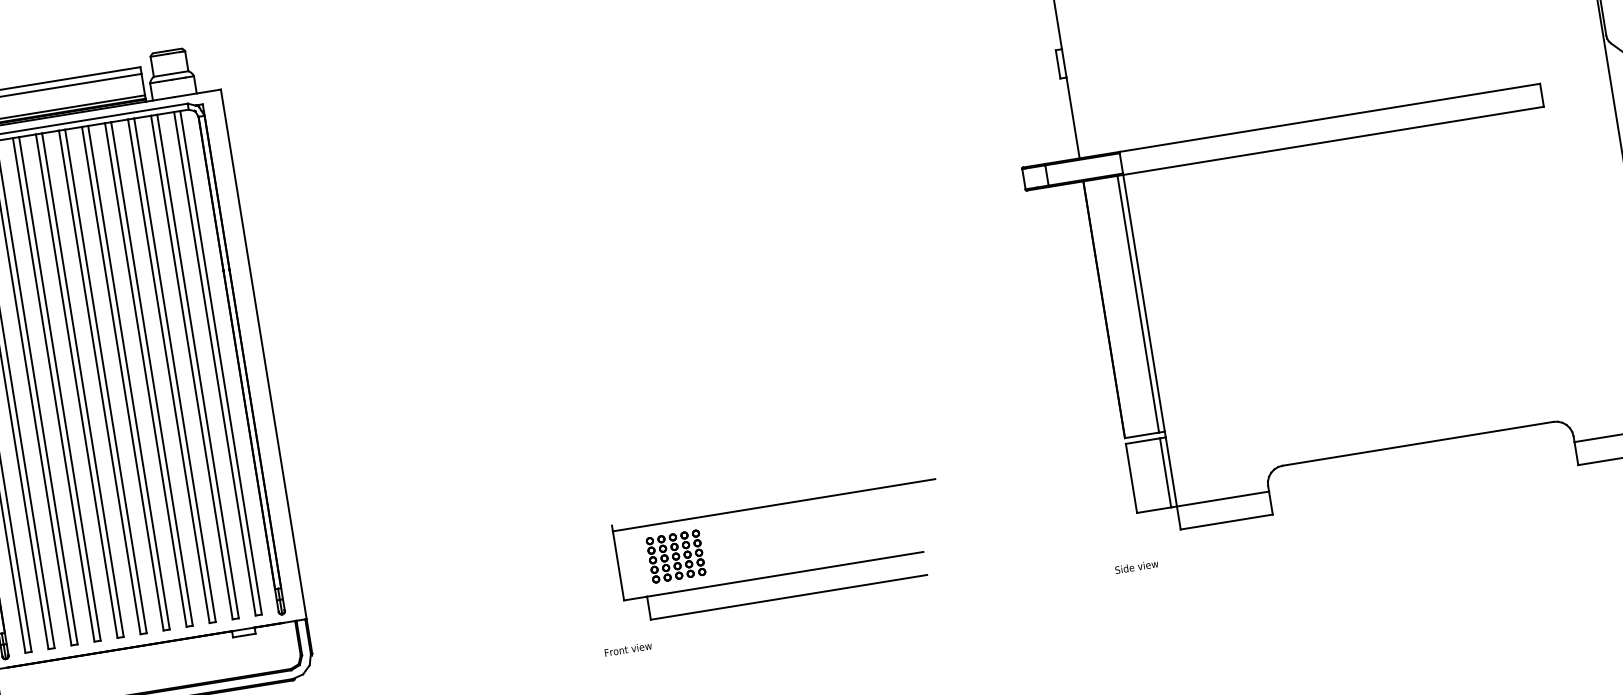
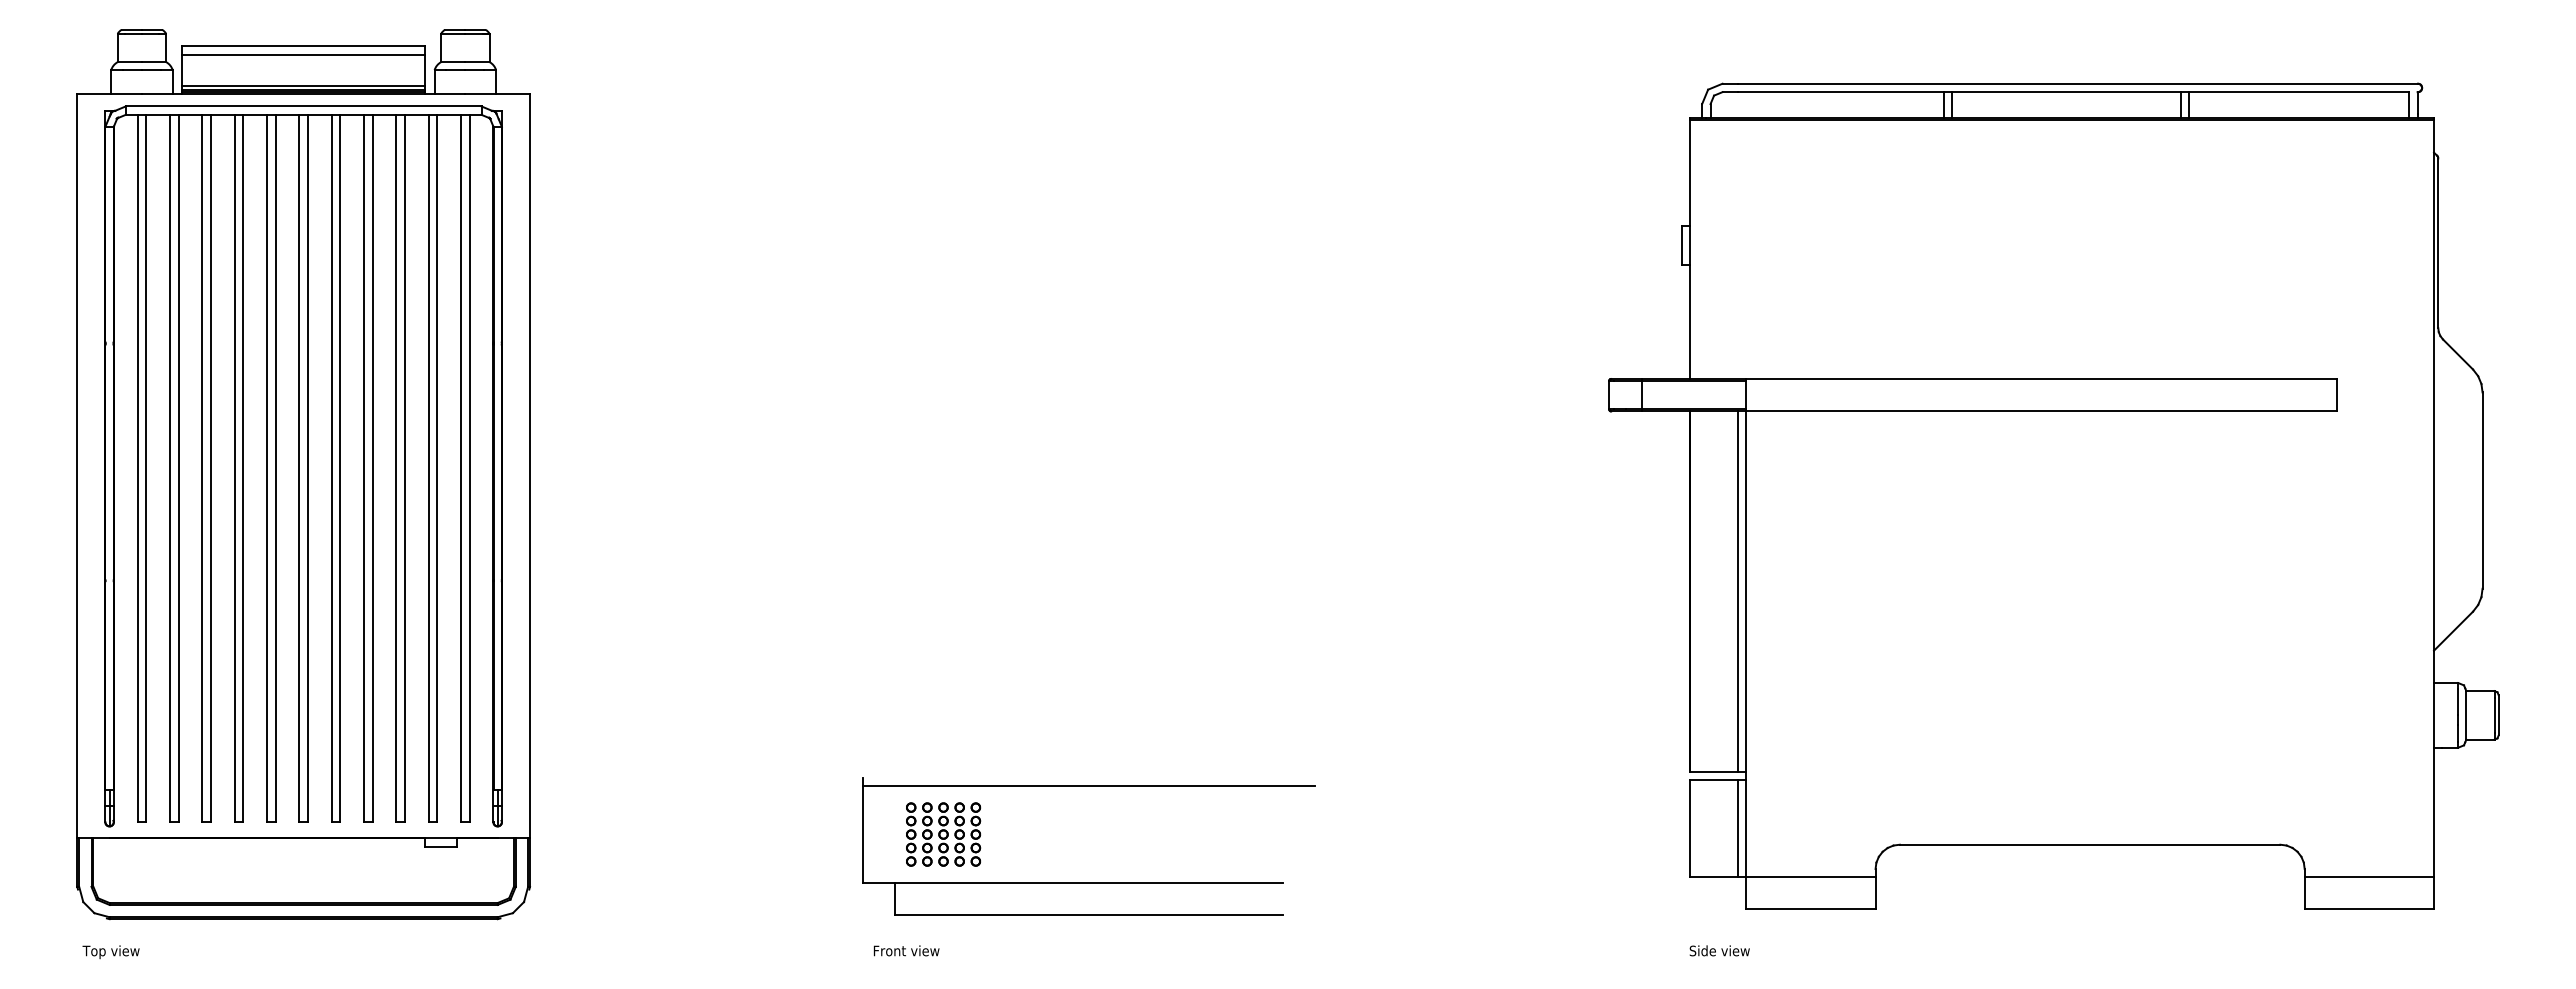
text: (1136, 566) -> (1719, 950), moved
part: (784, 573) -> (1088, 882), moved
text: (628, 649) -> (906, 950), moved

